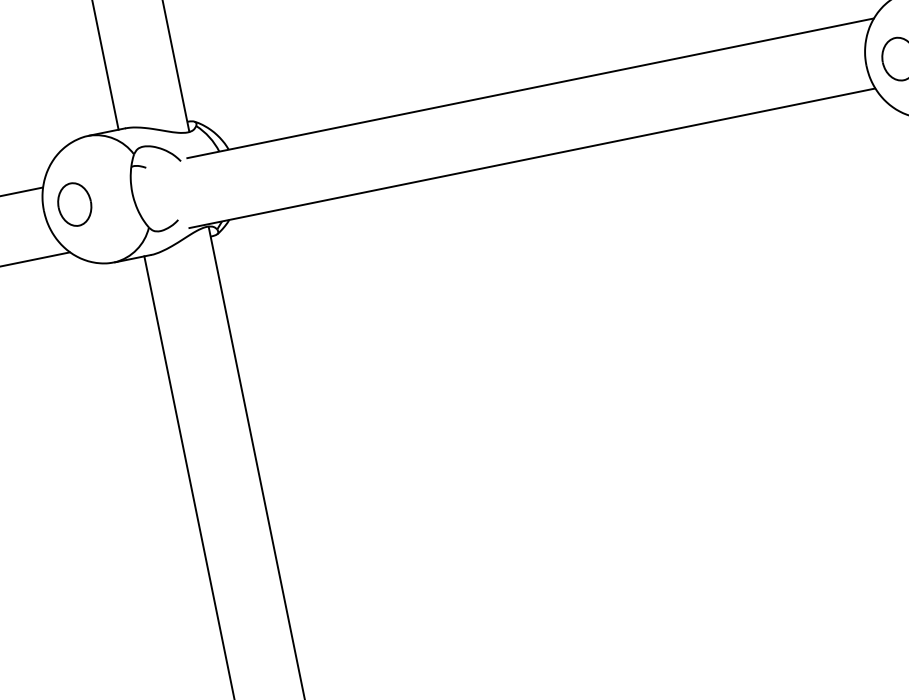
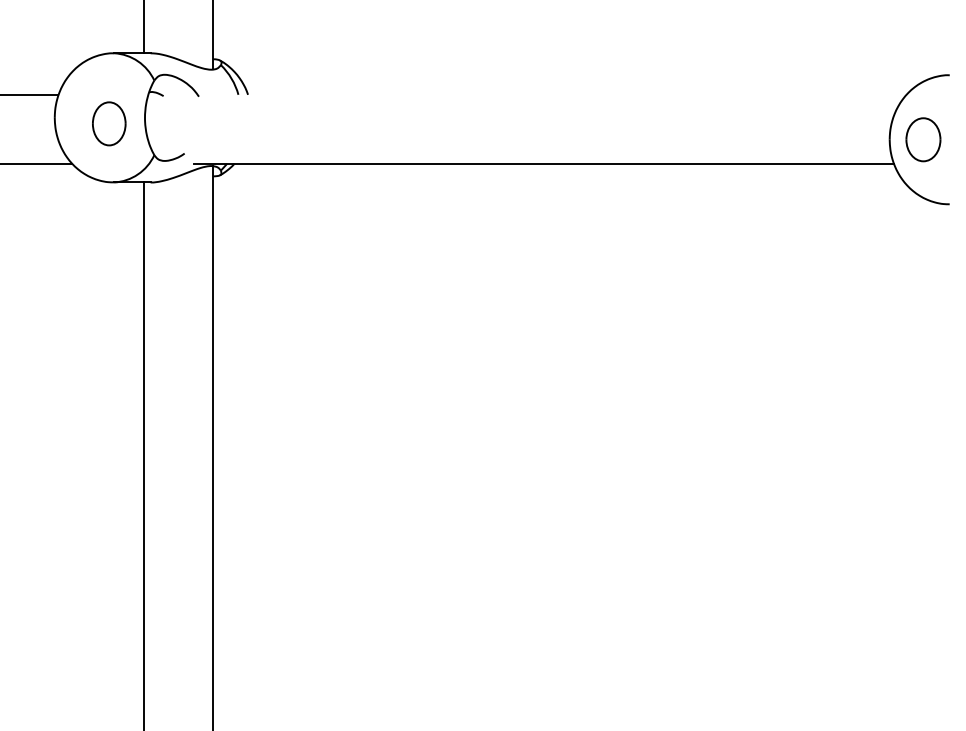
line: (529, 88) -> (555, 94), removed
part: (74, 204) -> (109, 123), moved

